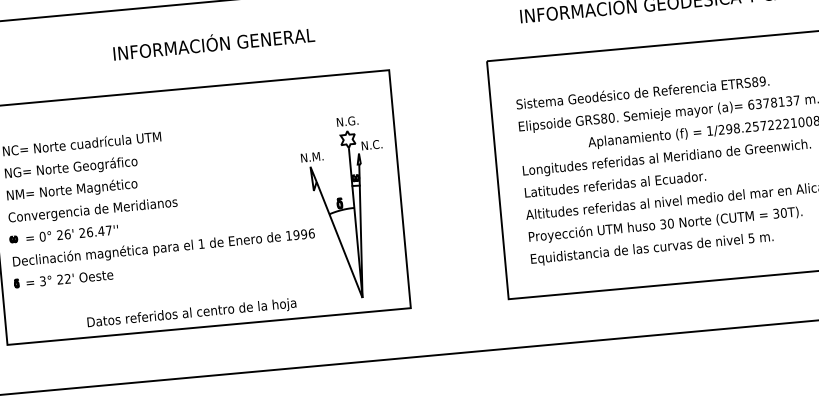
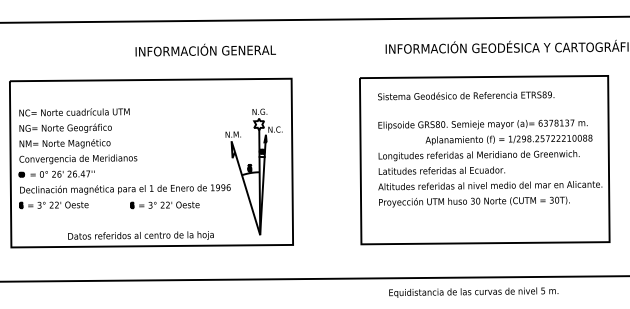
text: (213, 42) -> (205, 49), moved
text: (643, 92) -> (466, 95), moved
text: (651, 248) -> (473, 292), moved
part: (221, 266) -> (164, 205), added

